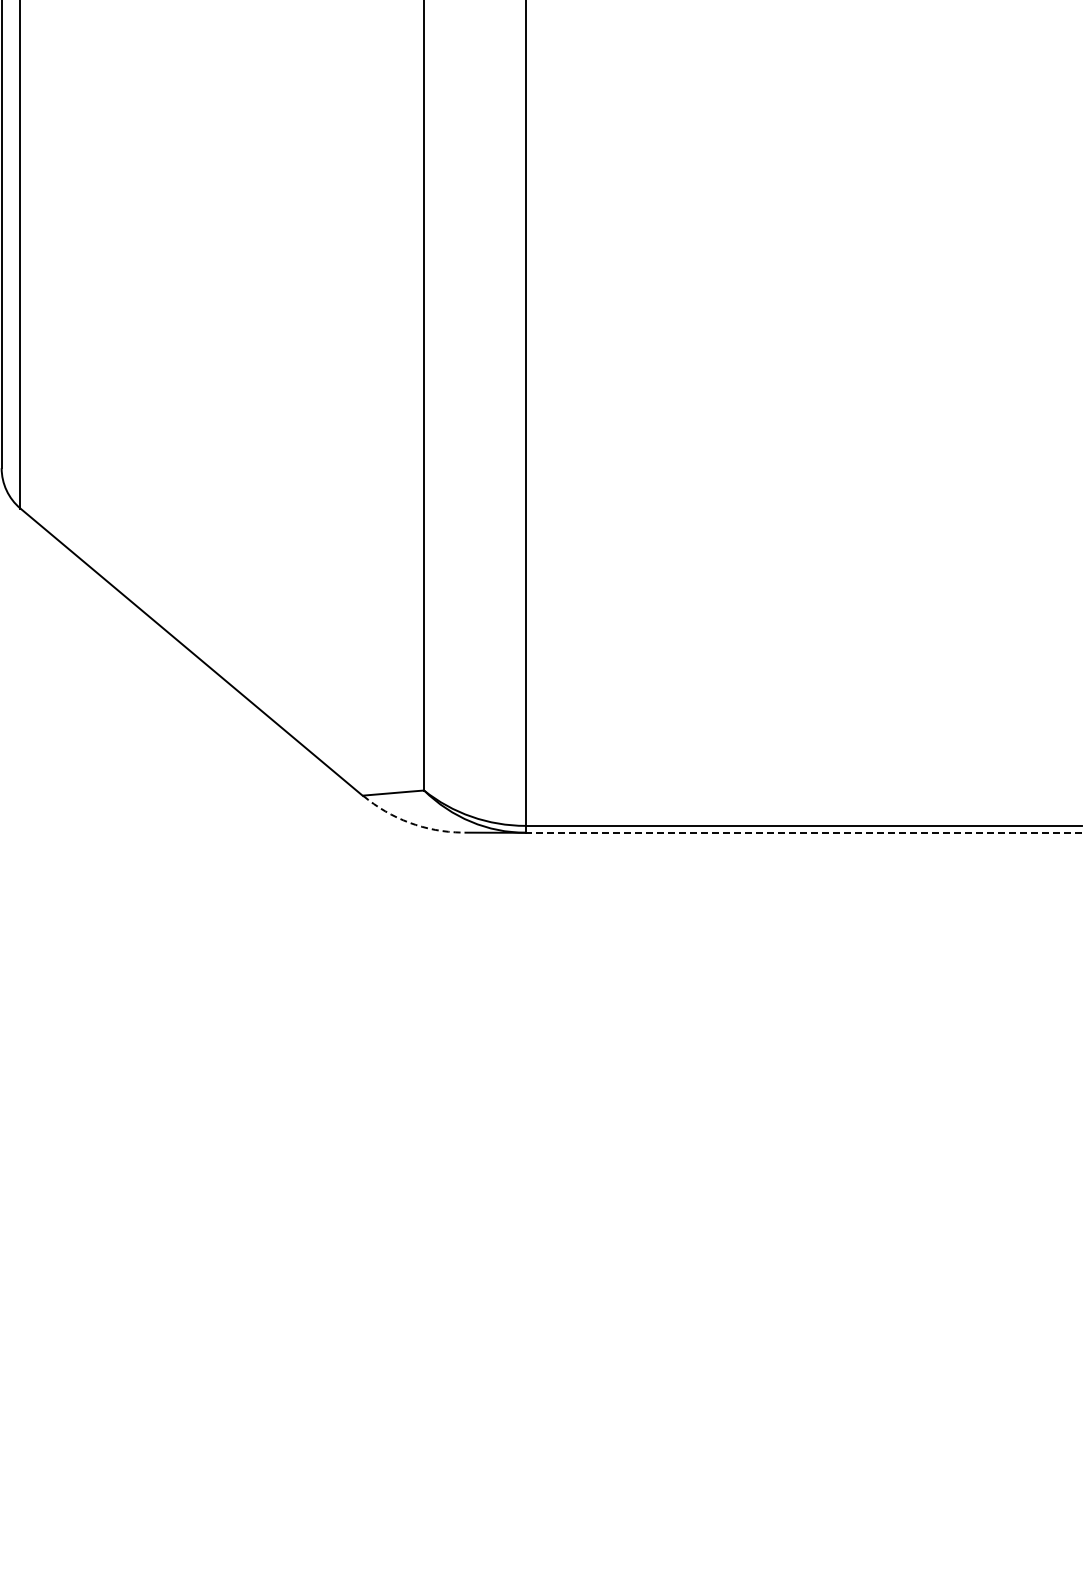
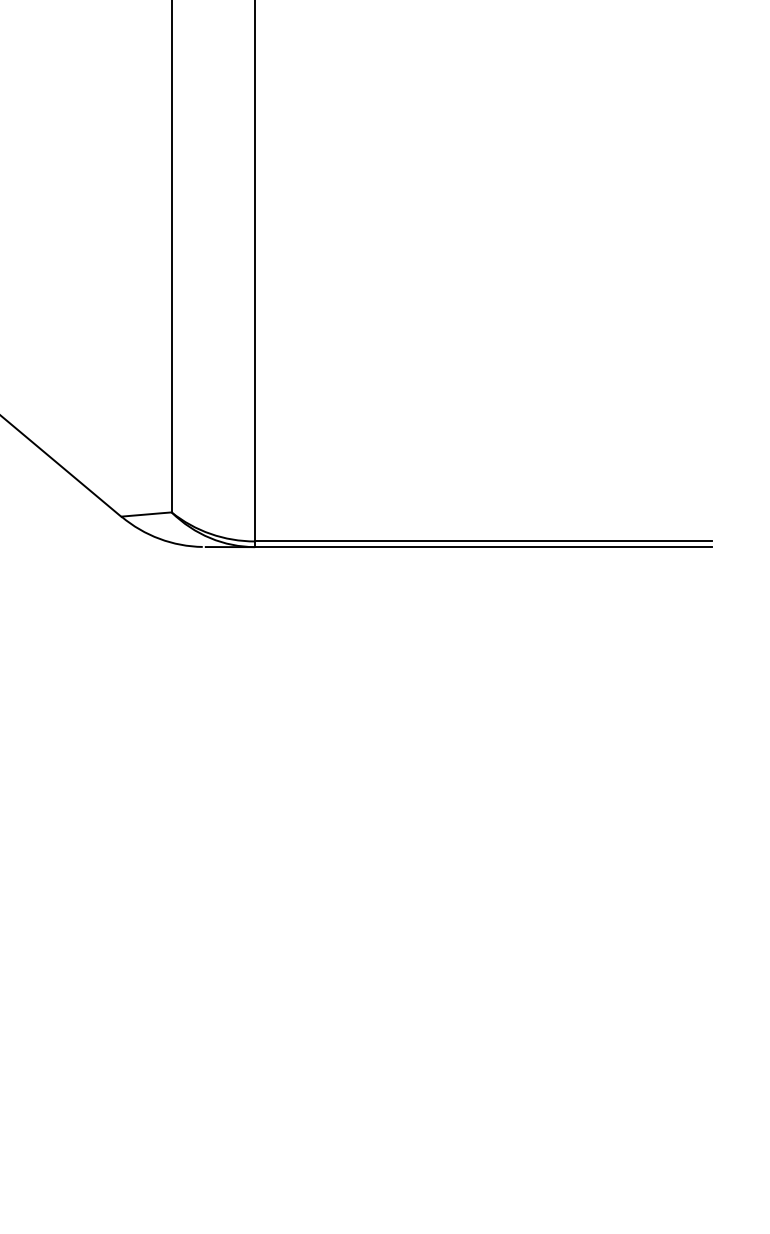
arc: (409, 822) -> (159, 538), dashed -> solid
line: (803, 832) -> (483, 546), dashed -> solid

